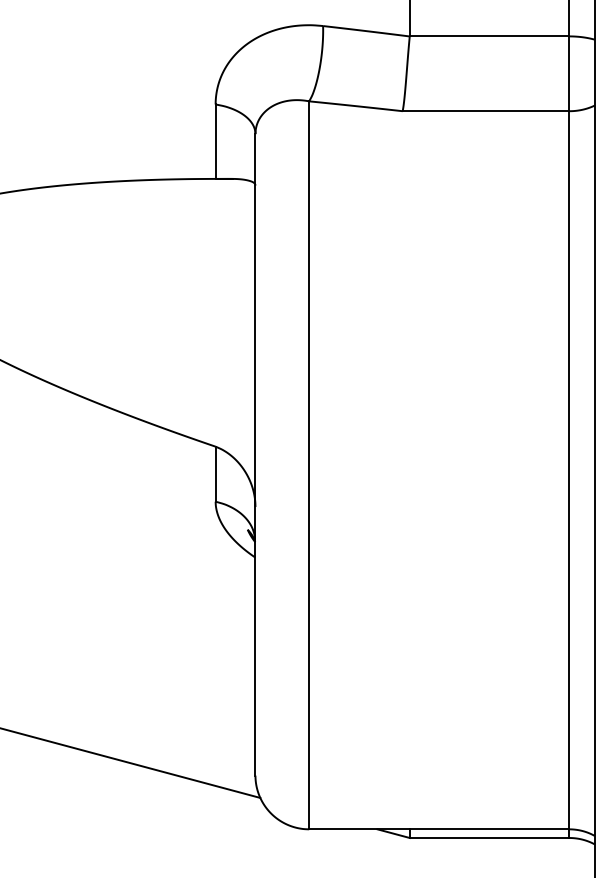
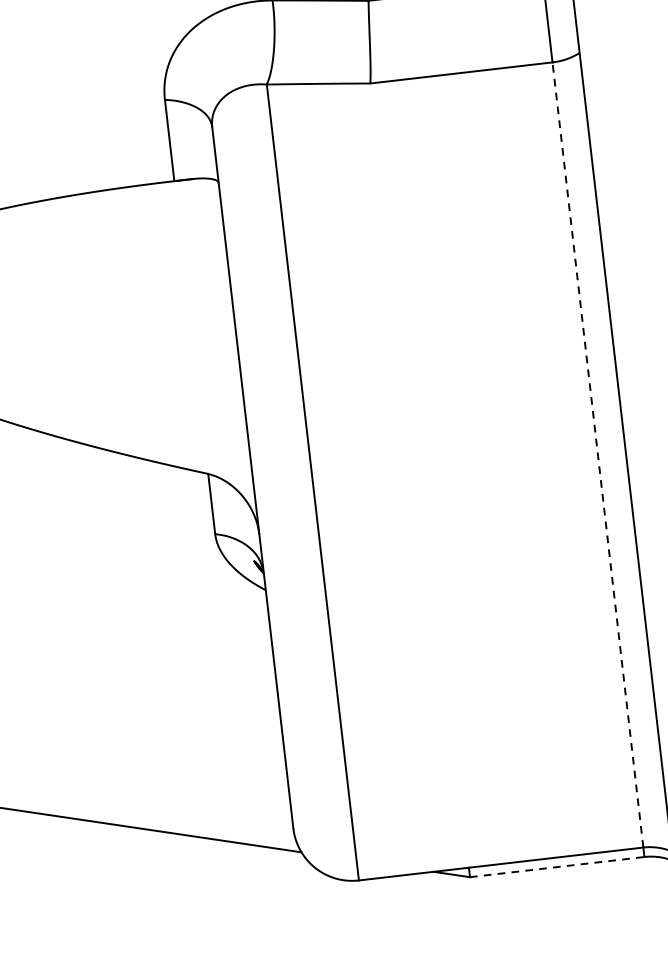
line: (569, 469) -> (597, 454), solid -> dashed
line: (489, 837) -> (557, 866), solid -> dashed

